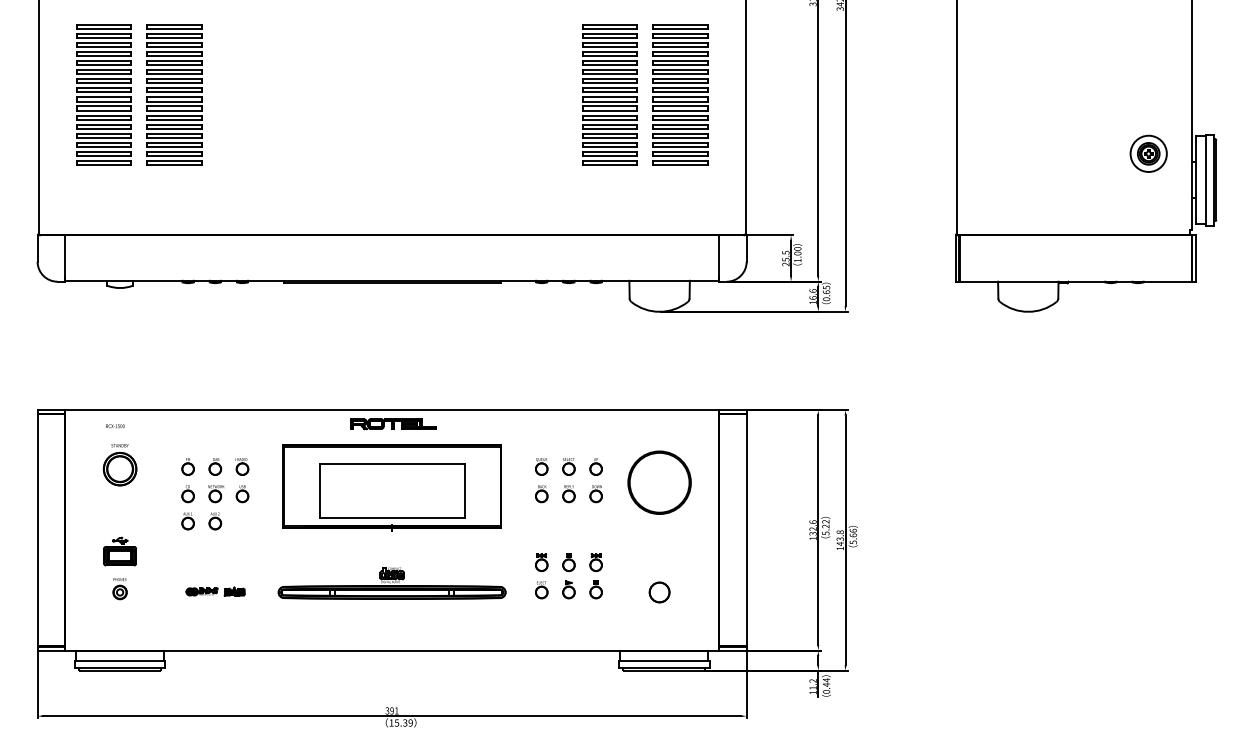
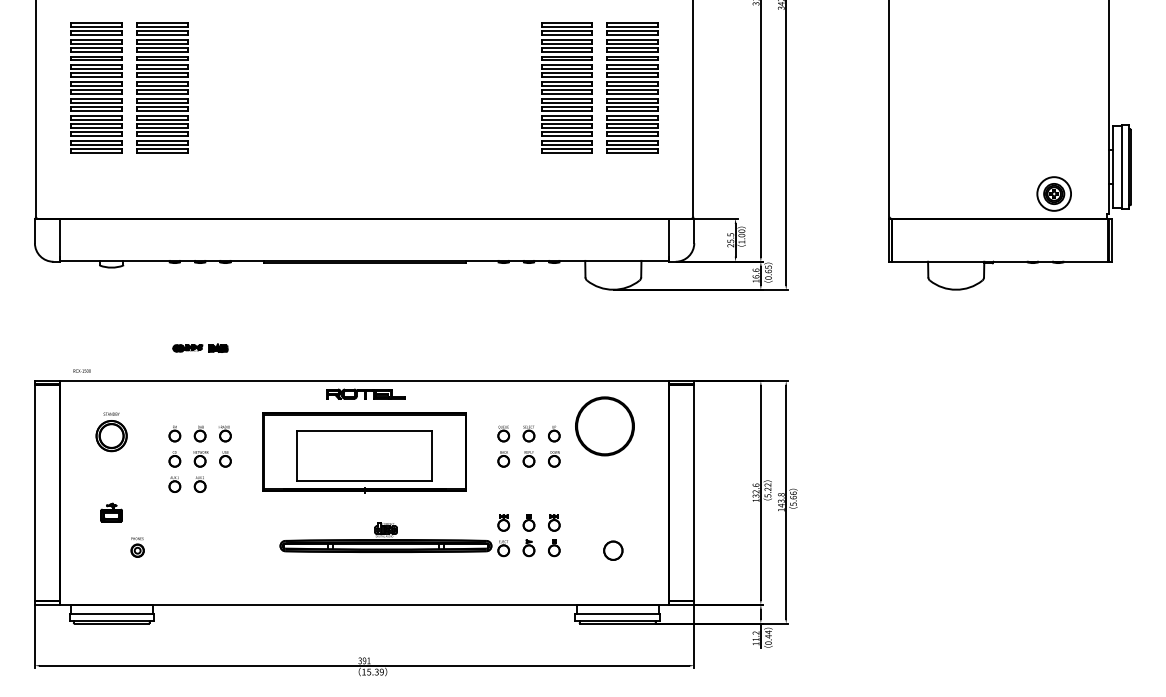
part: (1148, 153) -> (1053, 193), moved
text: (115, 426) -> (82, 371), moved
part: (659, 482) -> (604, 426), moved
part: (119, 551) -> (111, 512), size x0.7
part: (391, 583) -> (385, 537), moved
part: (119, 589) -> (137, 547), moved
part: (215, 591) -> (200, 348), moved

